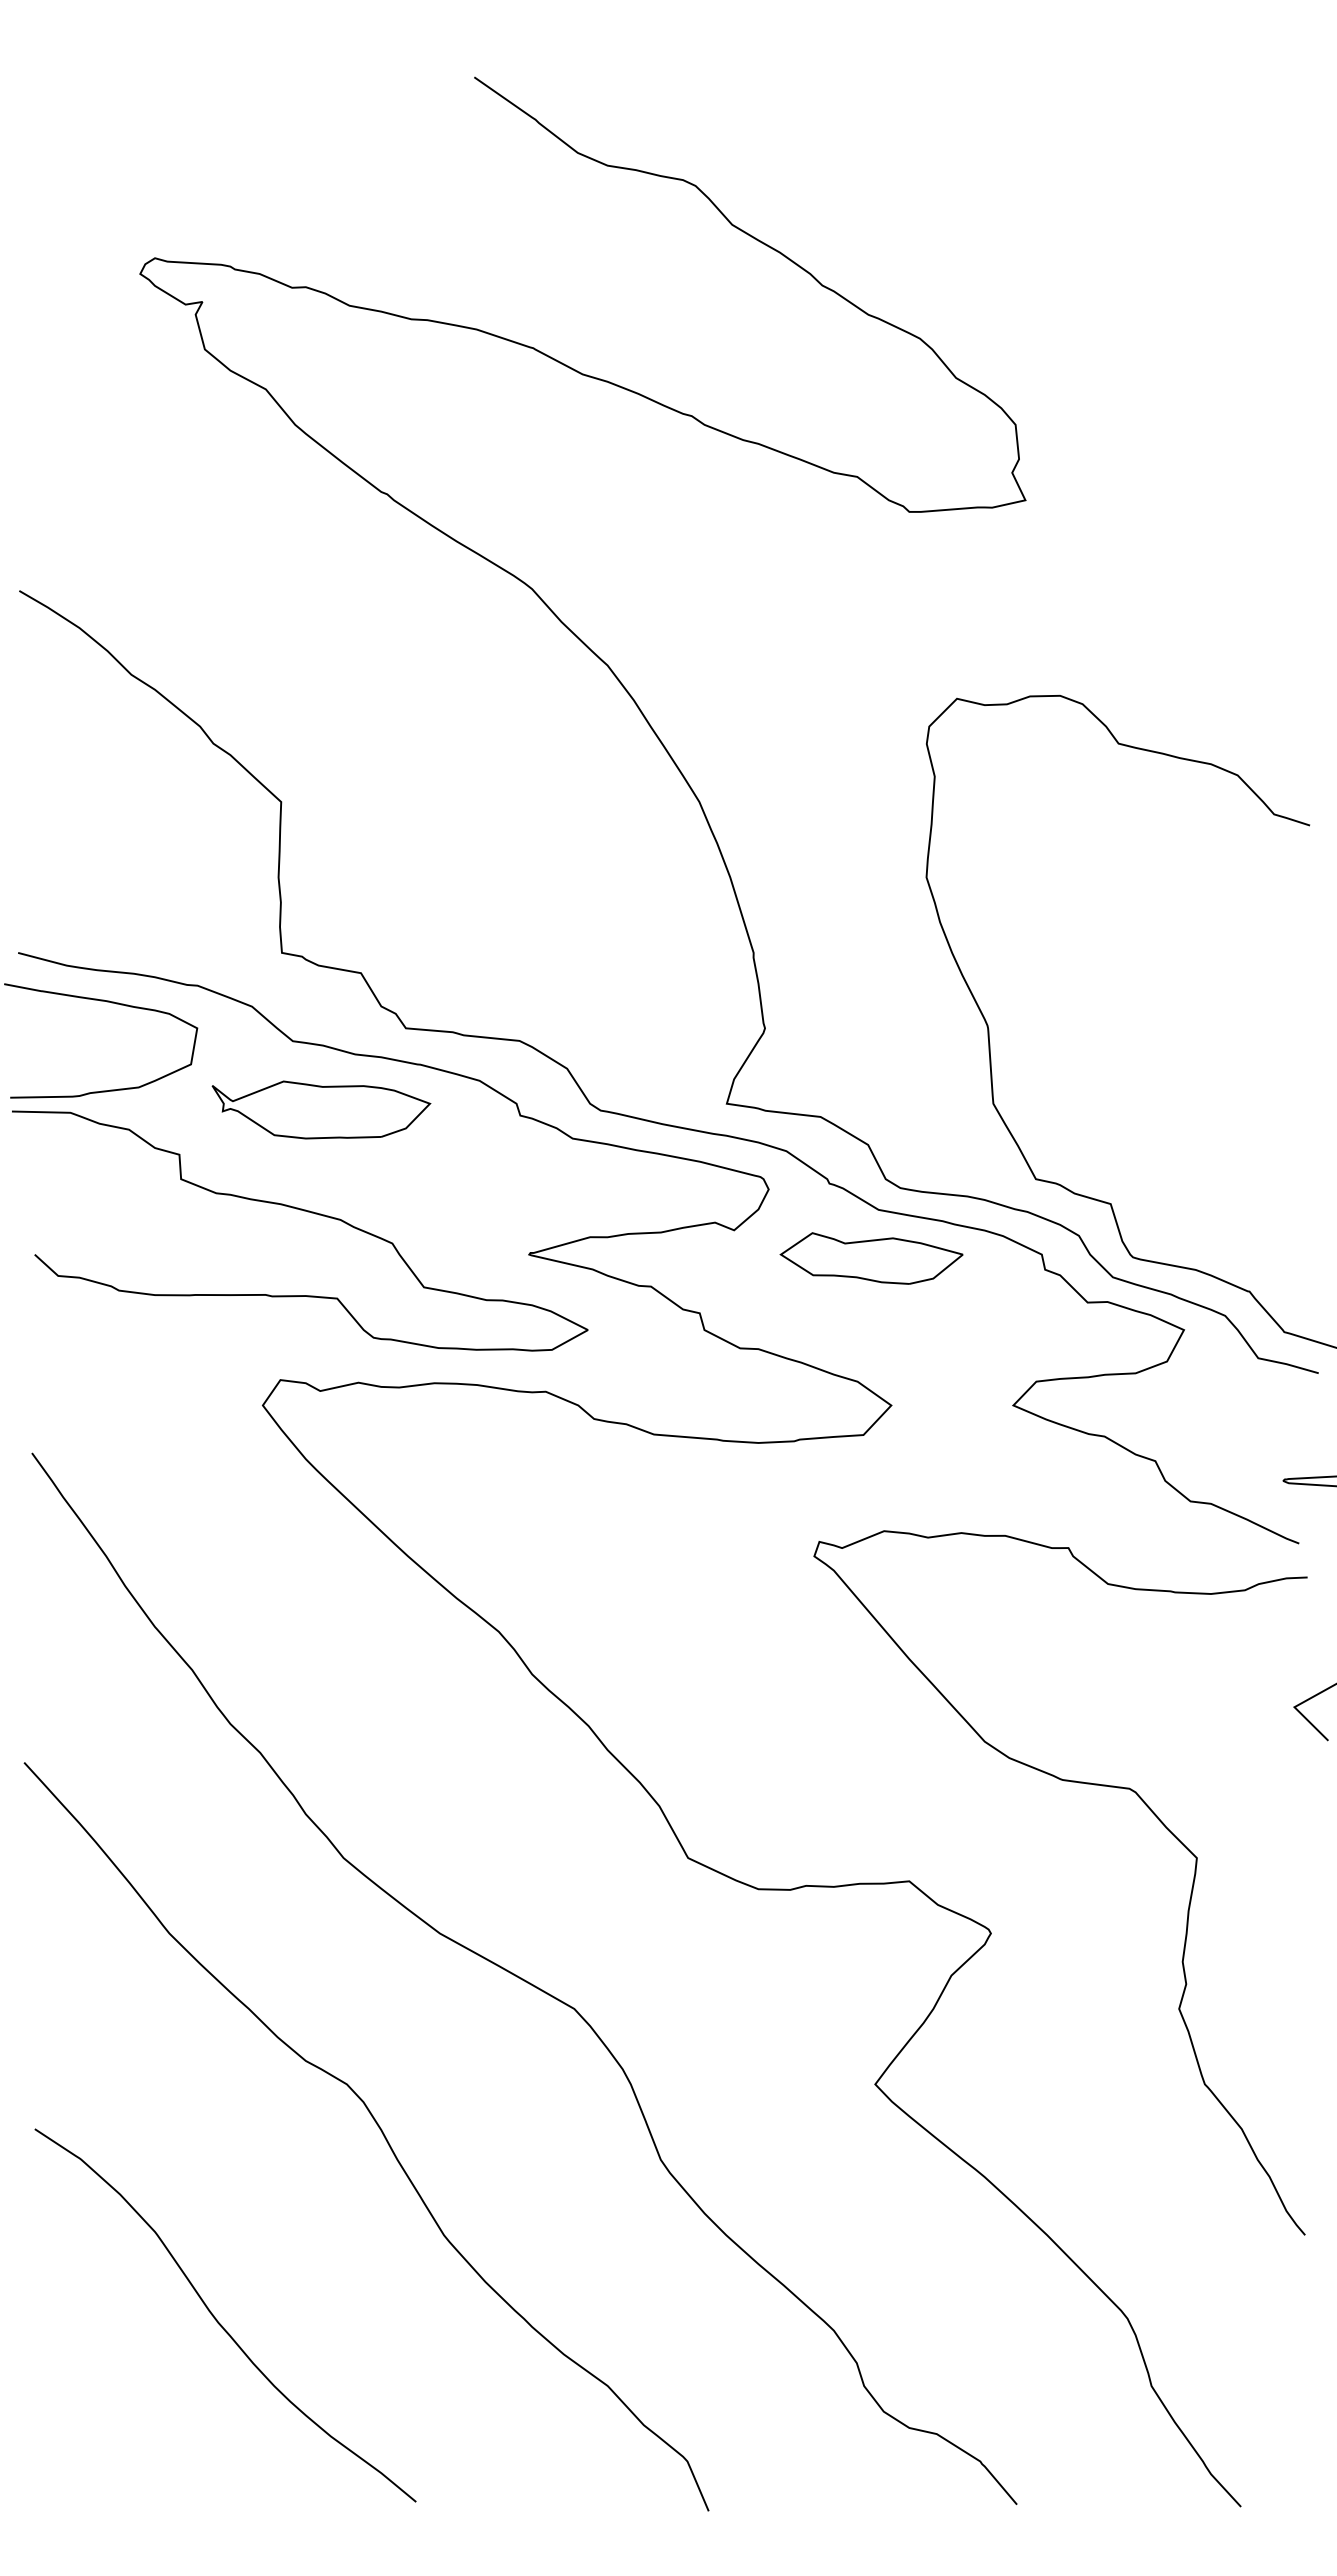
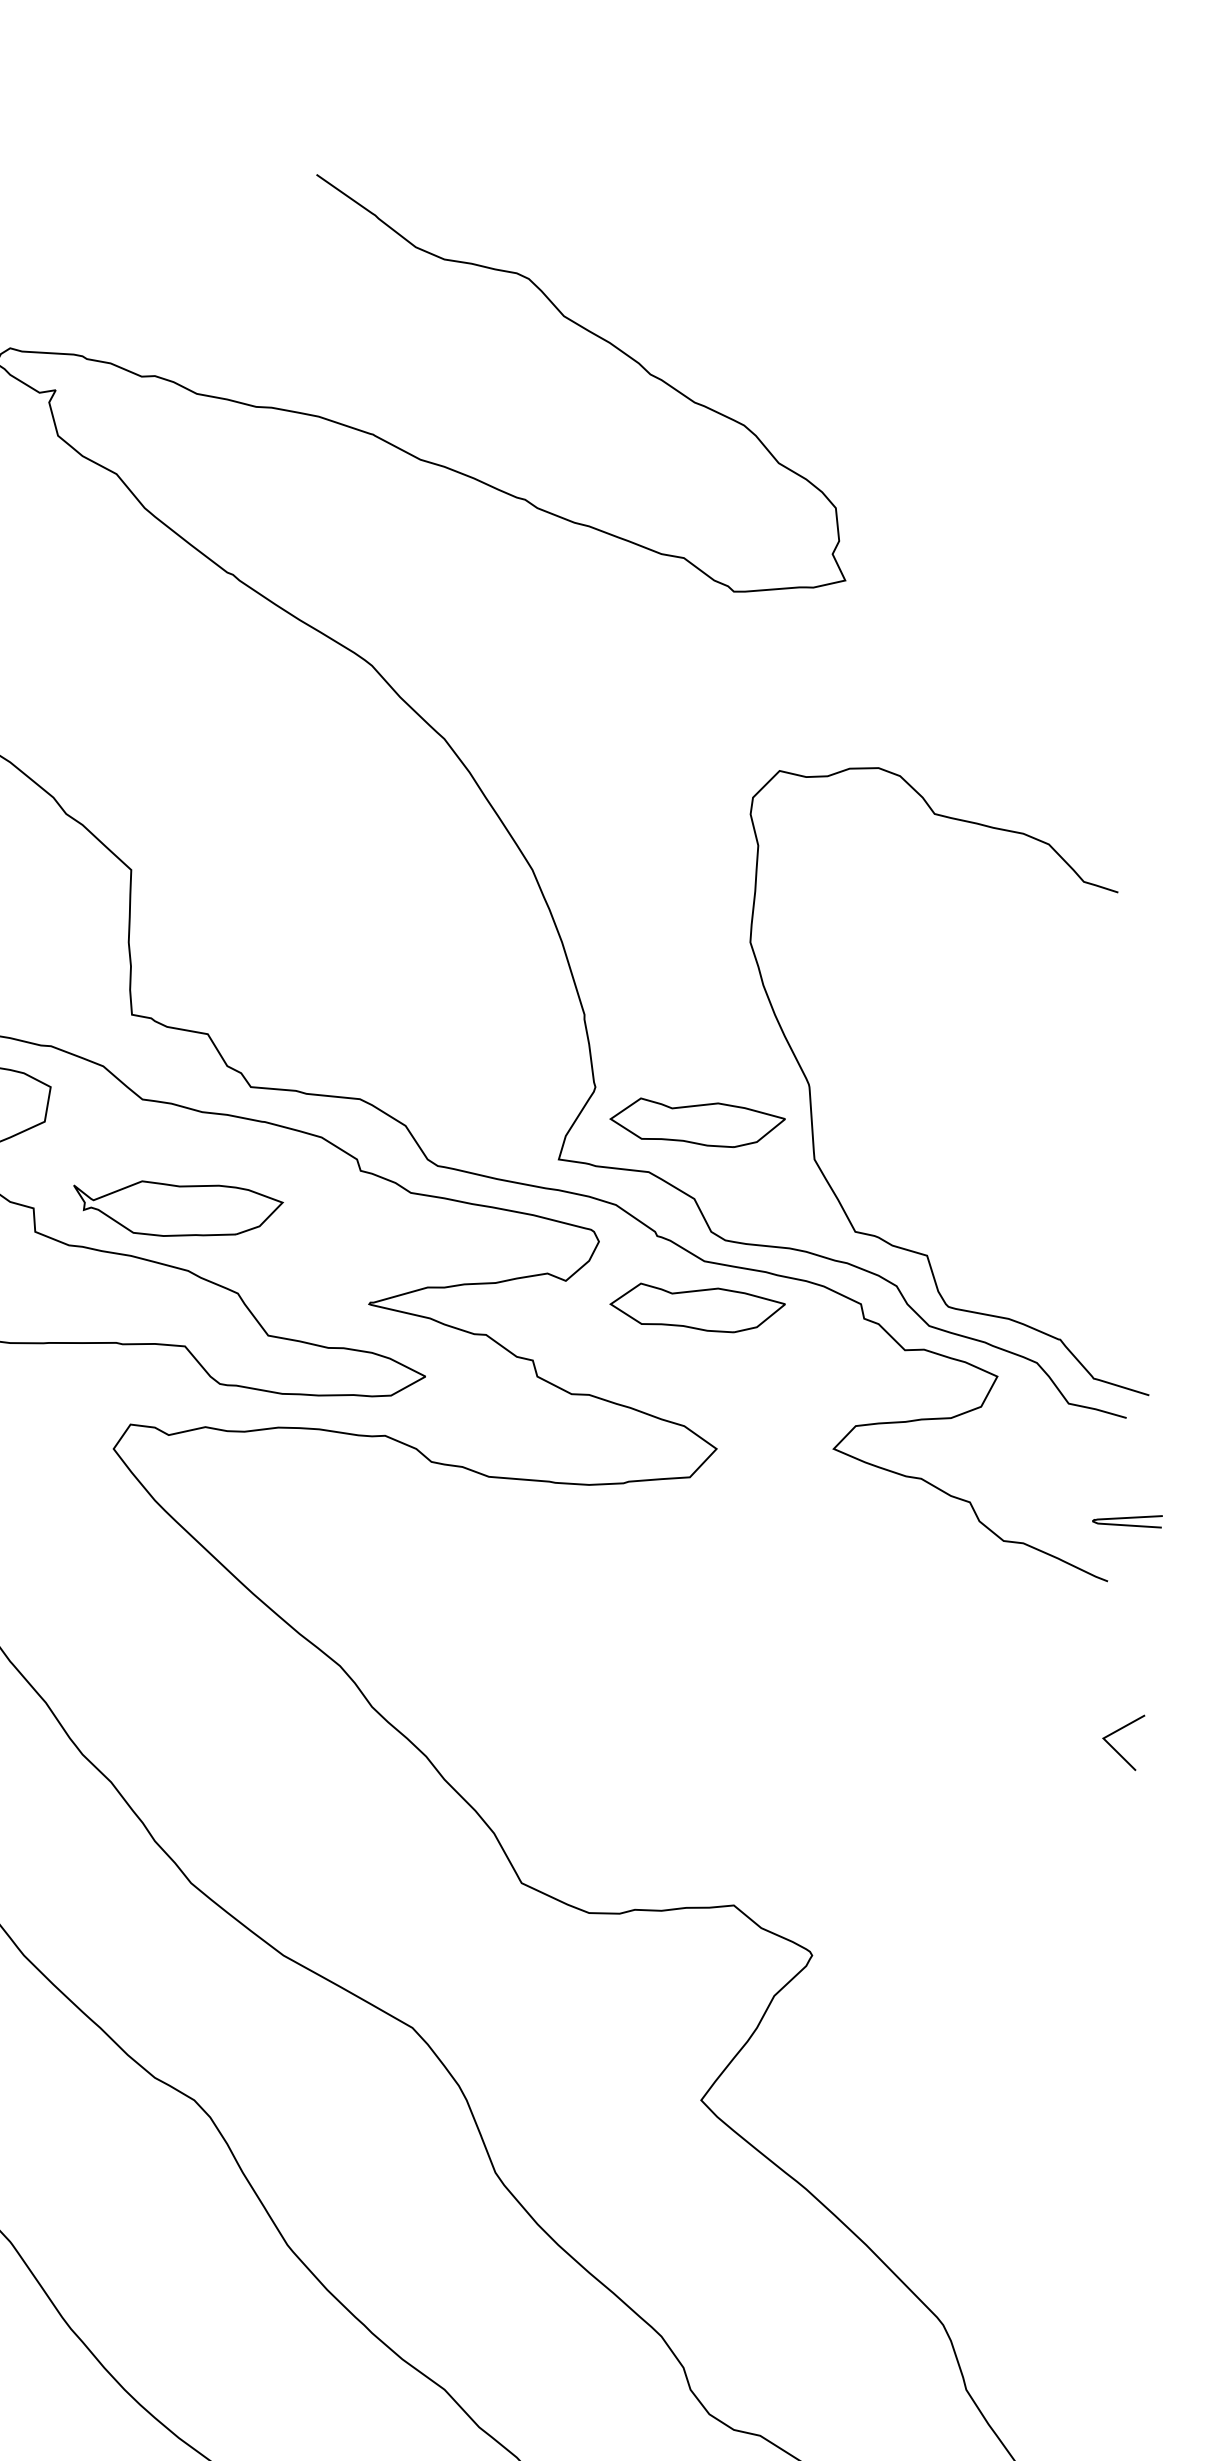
part: (871, 1065) -> (697, 1122), added
part: (321, 1109) -> (178, 1208), moved
curve: (1071, 1782) -> (889, 1810), removed

